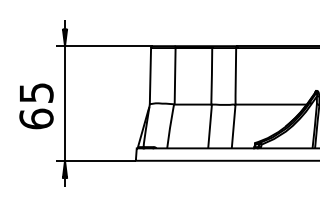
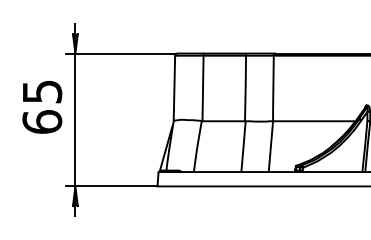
text: (36, 105) -> (42, 106), moved

